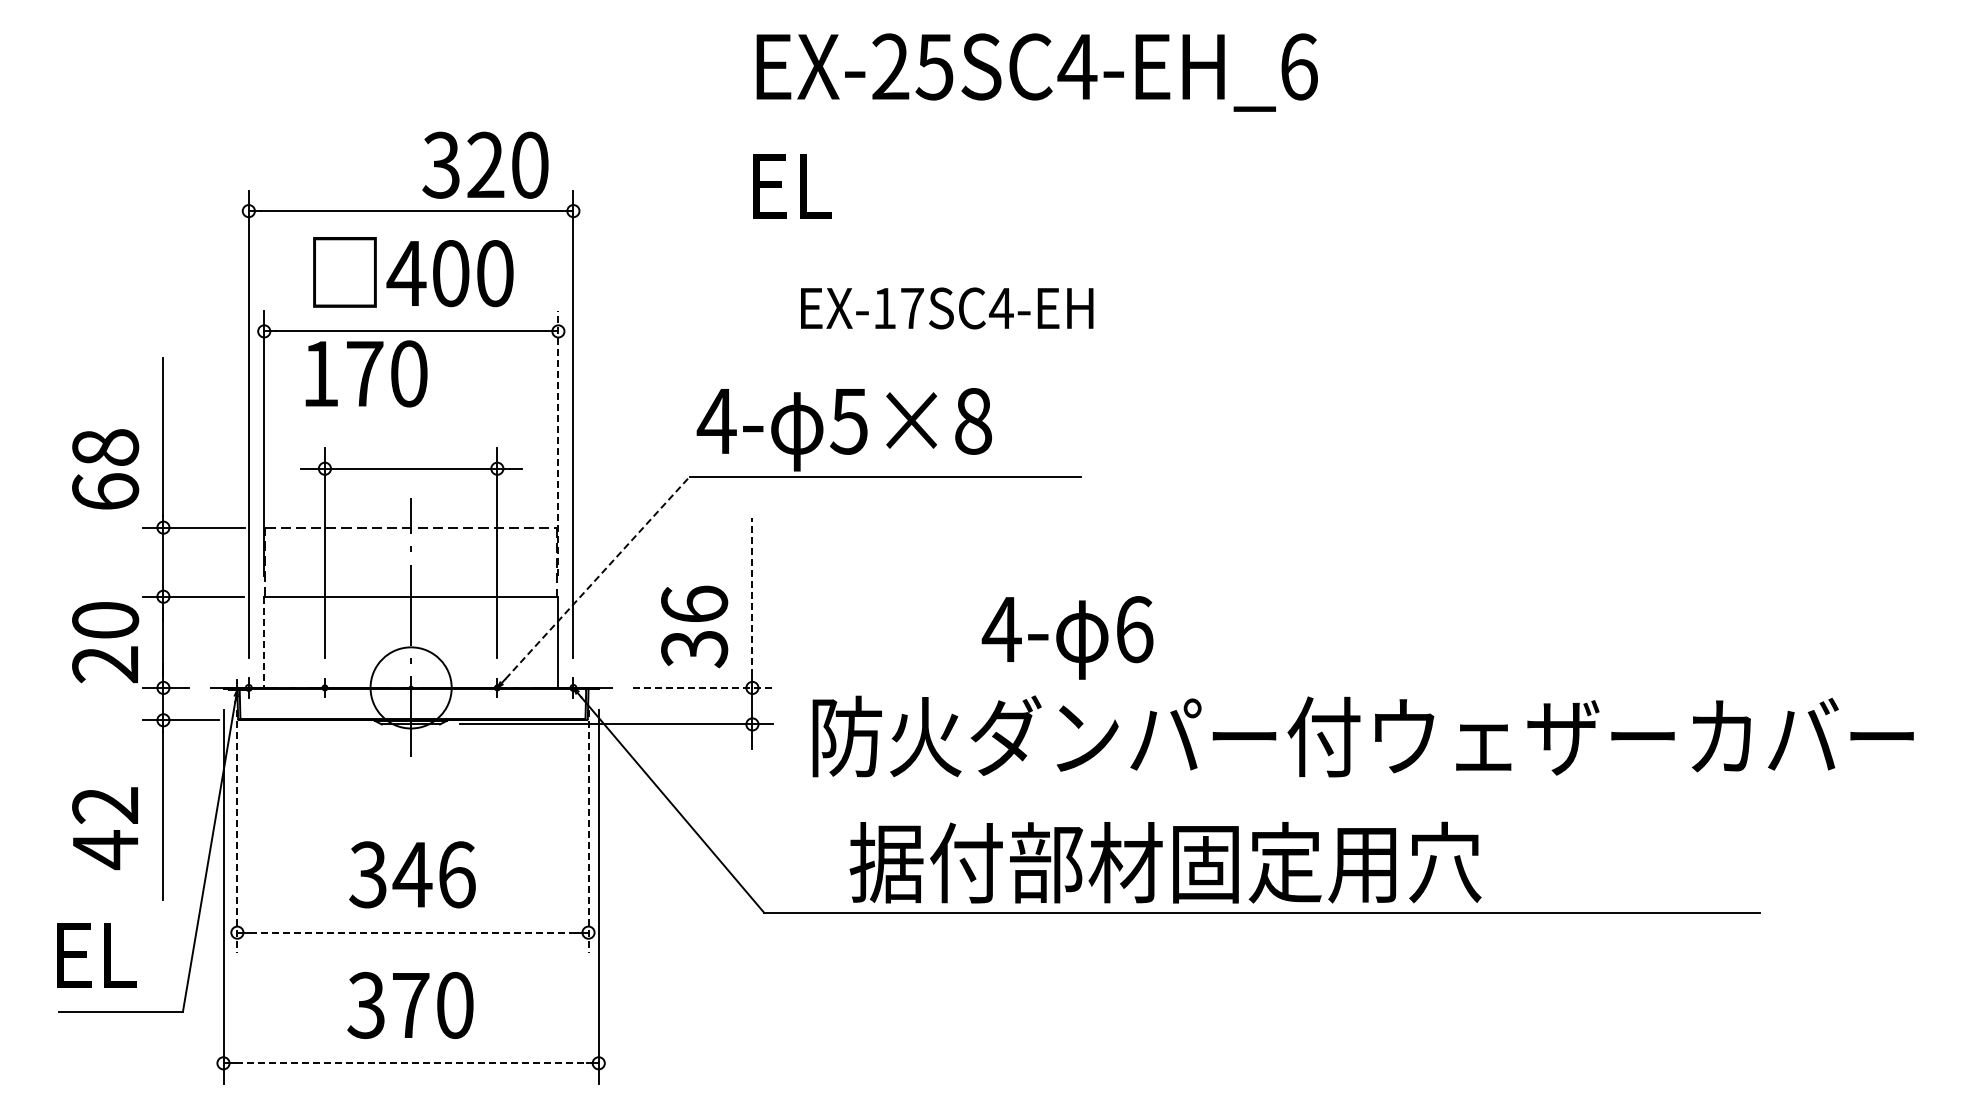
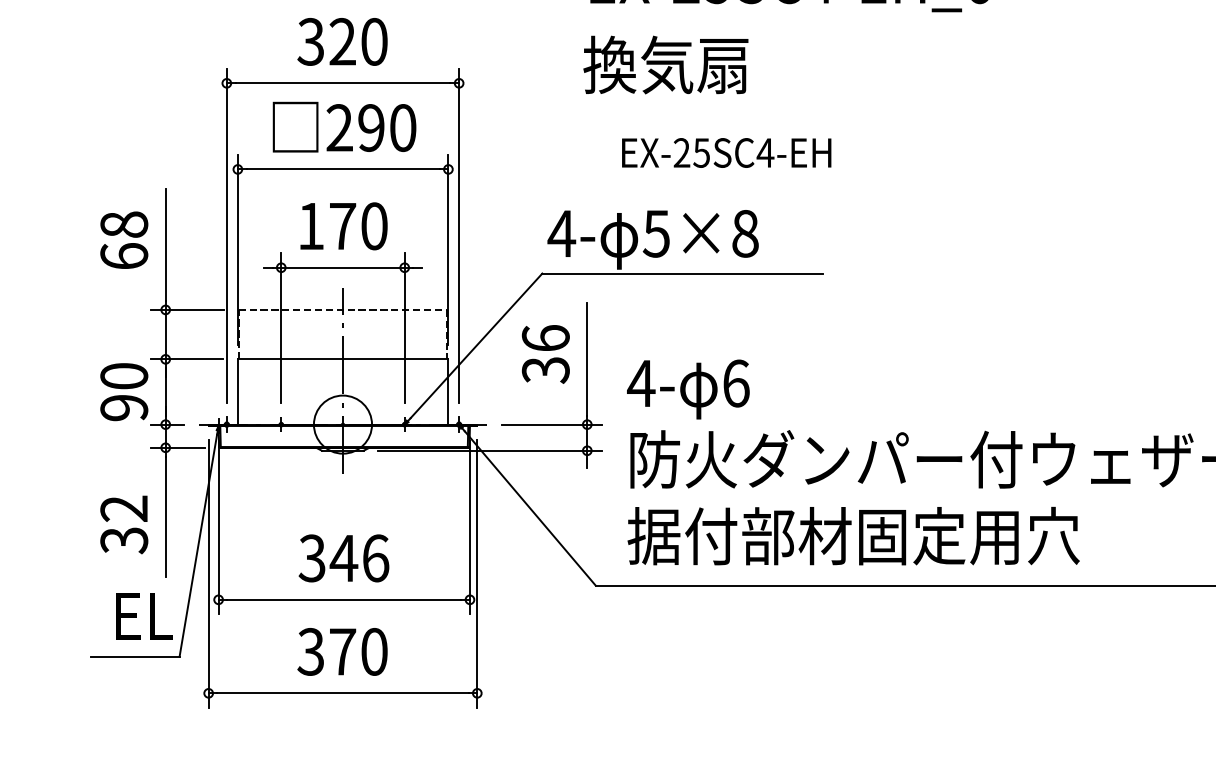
text: (485, 164) -> (342, 41), moved
text: (862, 185) -> (666, 64), EL -> 換気扇
text: (427, 273) -> (354, 127), 400 -> 290
text: (898, 308) -> (691, 153), EX-17SC4-EH -> EX-25SC4-EH
text: (366, 373) -> (343, 226), moved
line: (558, 443) -> (448, 249), dashed -> solid
text: (105, 469) -> (124, 240), moved
line: (597, 577) -> (476, 345), dashed -> solid
line: (752, 597) -> (587, 359), dashed -> solid
text: (694, 626) -> (545, 354), moved
text: (1067, 637) -> (688, 389), moved
line: (264, 642) -> (238, 392), dashed -> solid
text: (105, 664) -> (124, 407), 20 -> 90
line: (702, 687) -> (551, 424), dashed -> solid
line: (237, 832) -> (218, 528), dashed -> solid
line: (588, 832) -> (469, 528), dashed -> solid
text: (105, 850) -> (124, 541), 42 -> 32
text: (1165, 862) -> (853, 535), moved
line: (413, 932) -> (344, 599), dashed -> solid
text: (96, 955) -> (144, 616), moved
line: (411, 1063) -> (343, 693), dashed -> solid

